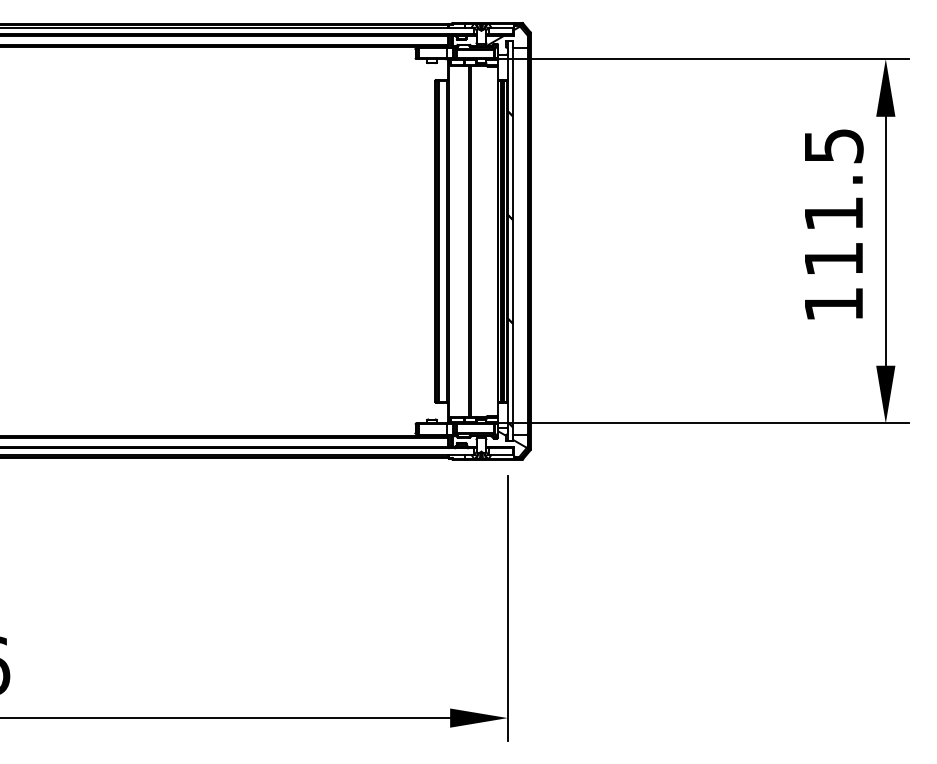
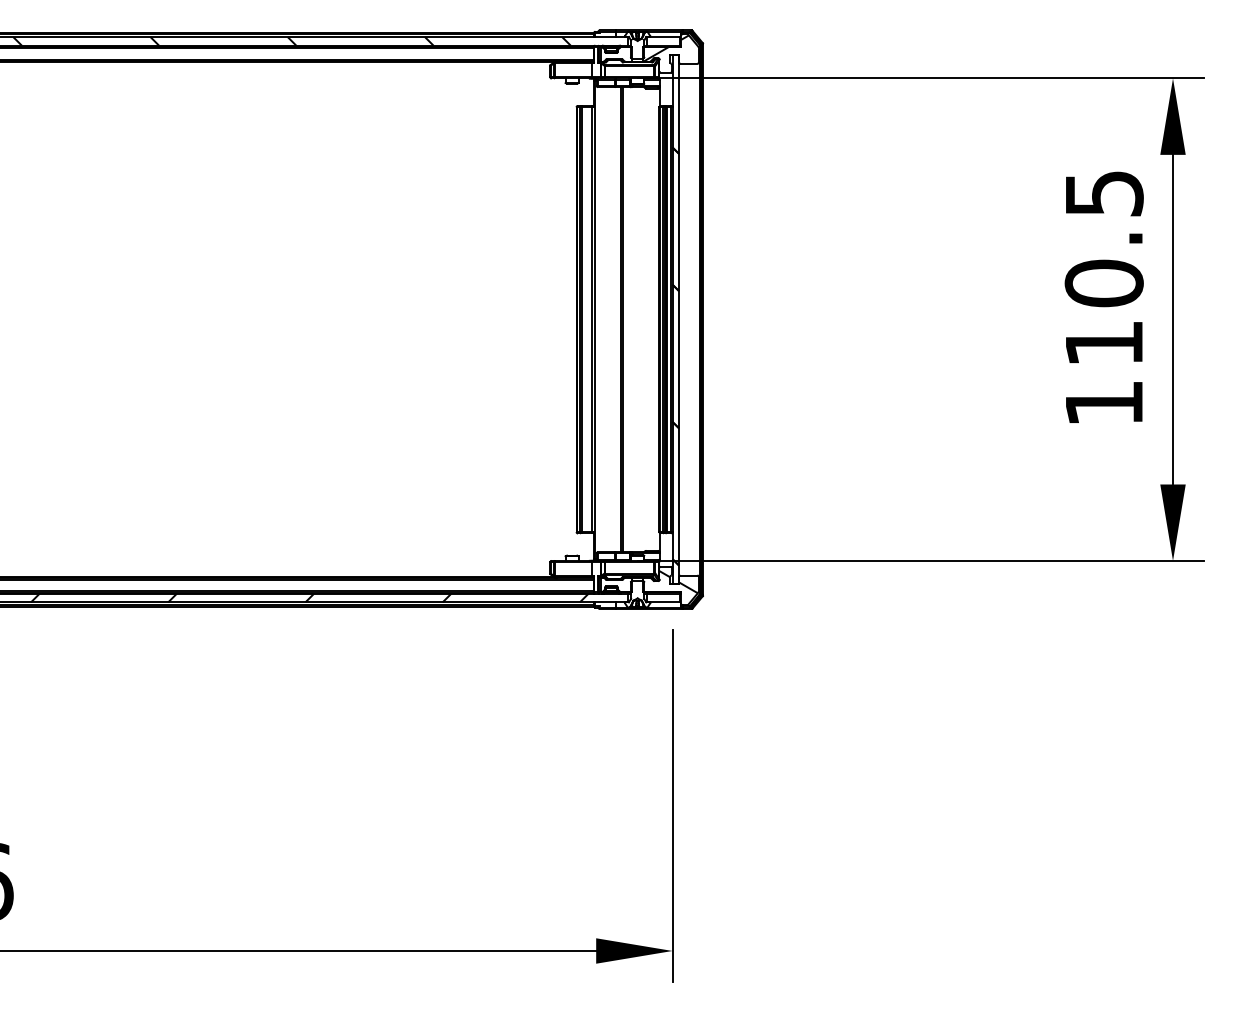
hatch: (219, 30) -> (290, 40), added
text: (833, 213) -> (1103, 282), 111.5 -> 110.5
hatch: (233, 451) -> (309, 598), added

